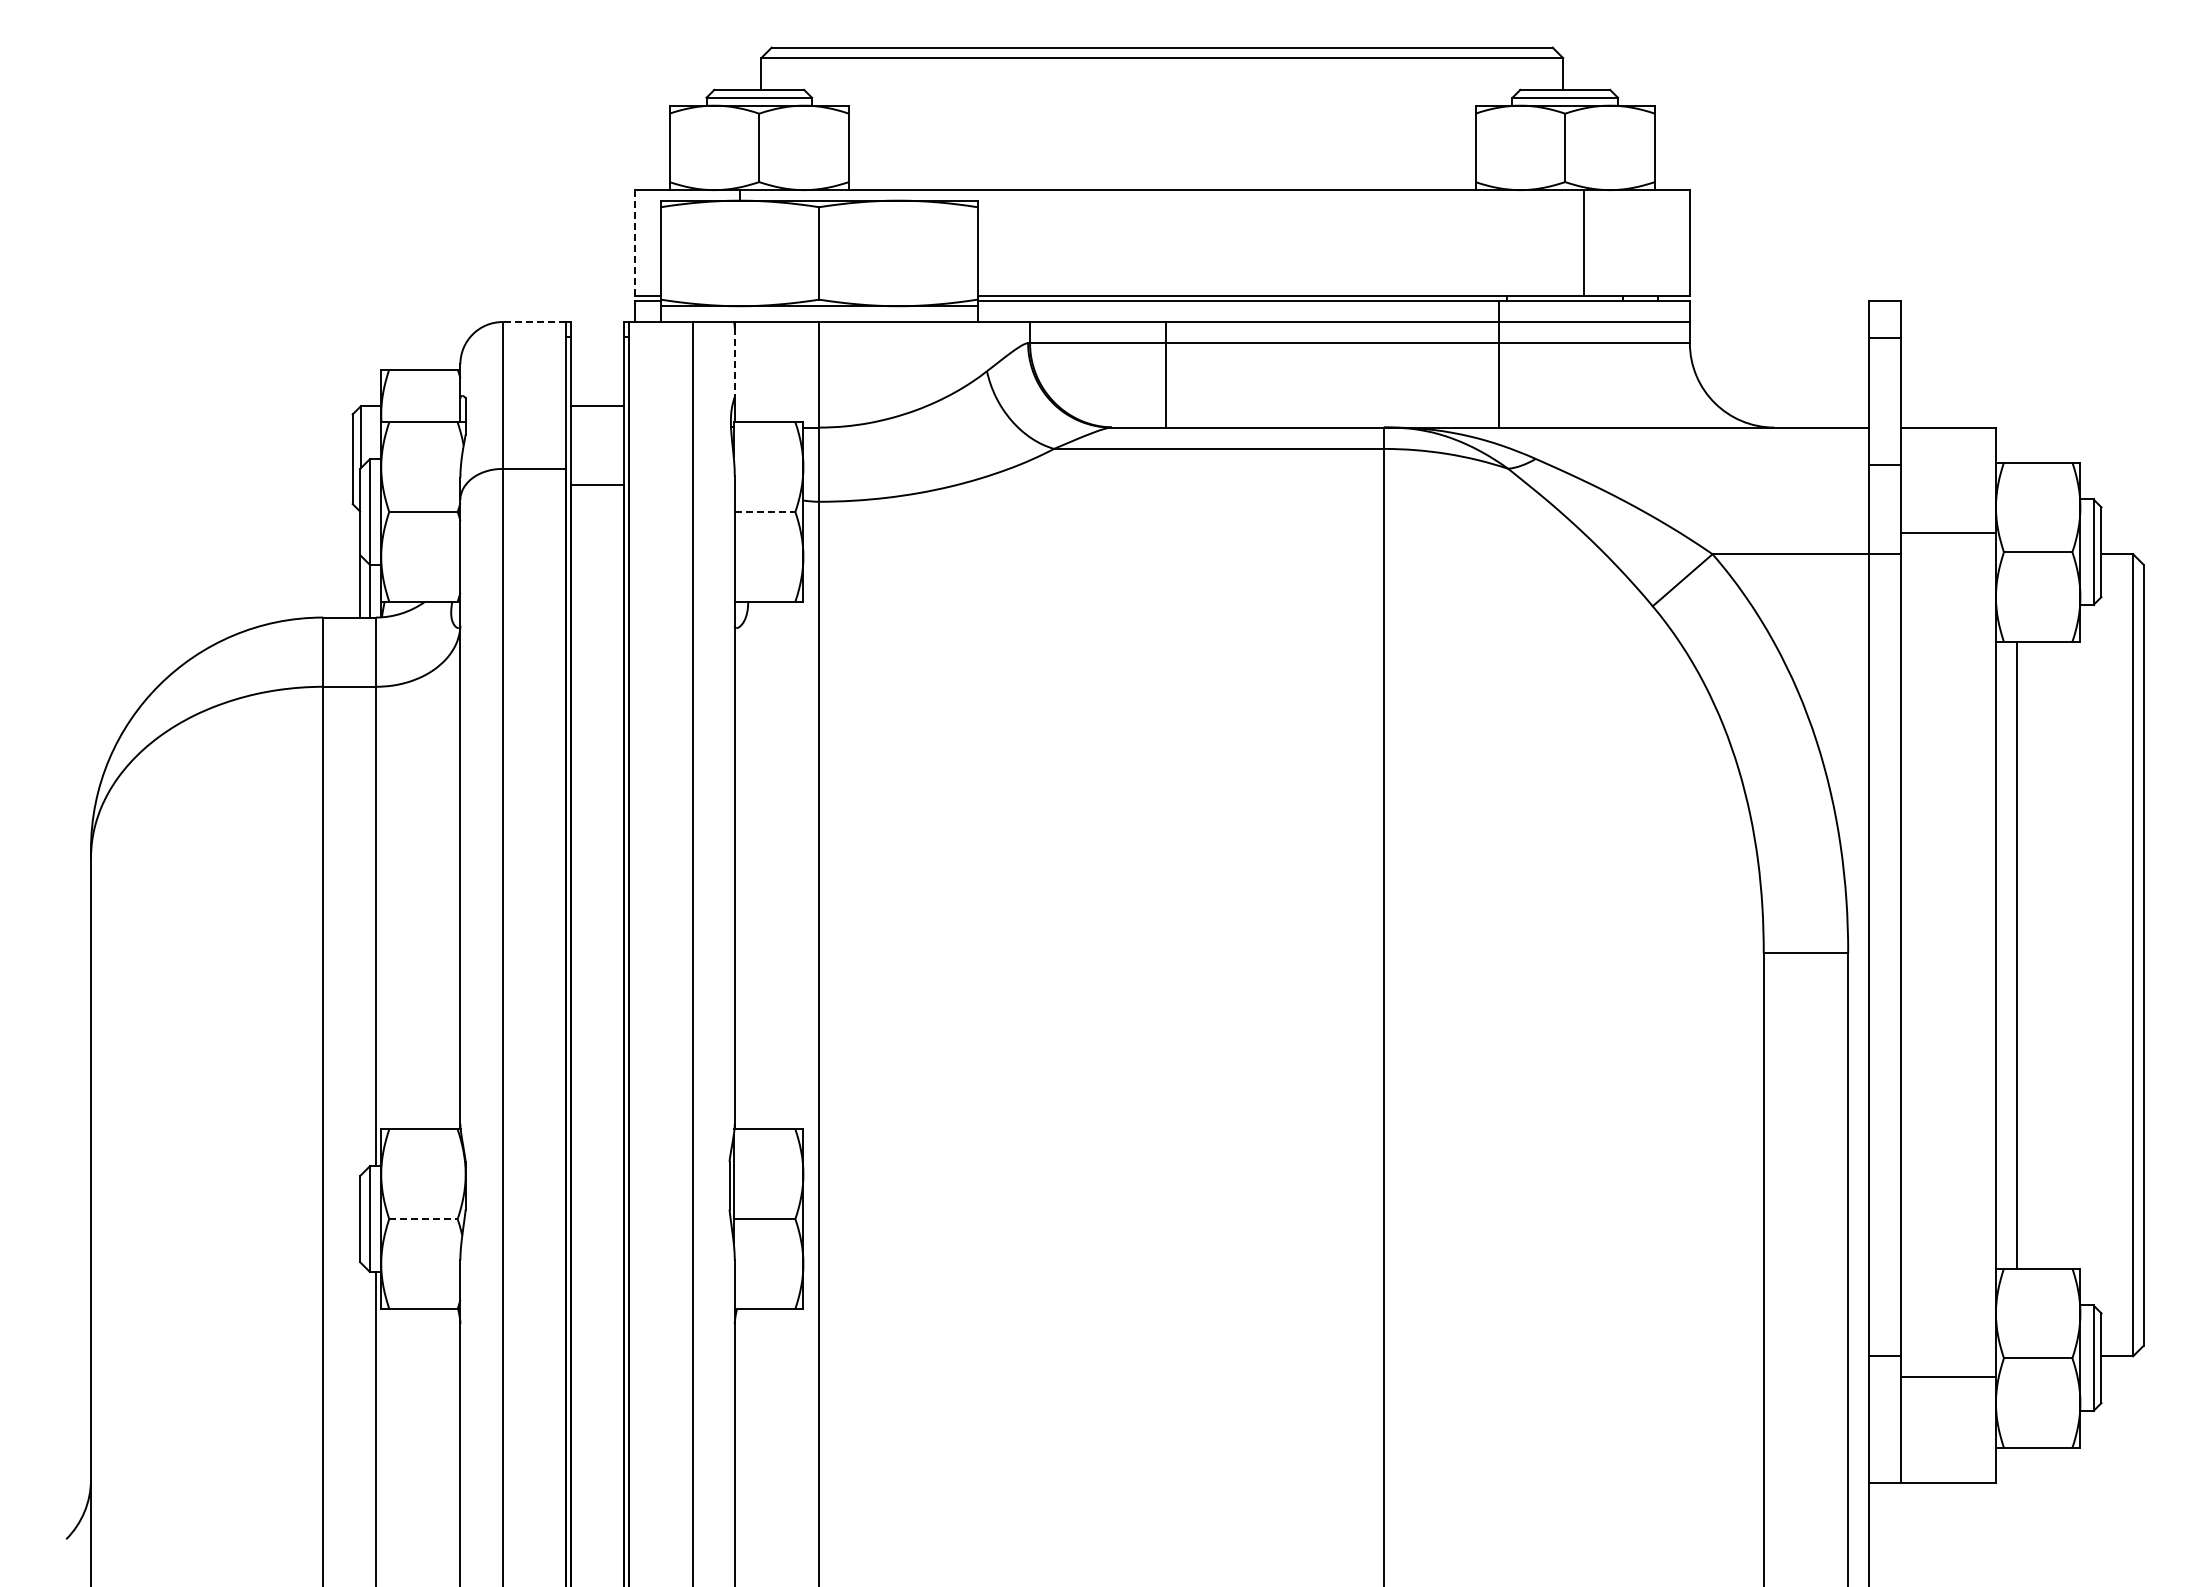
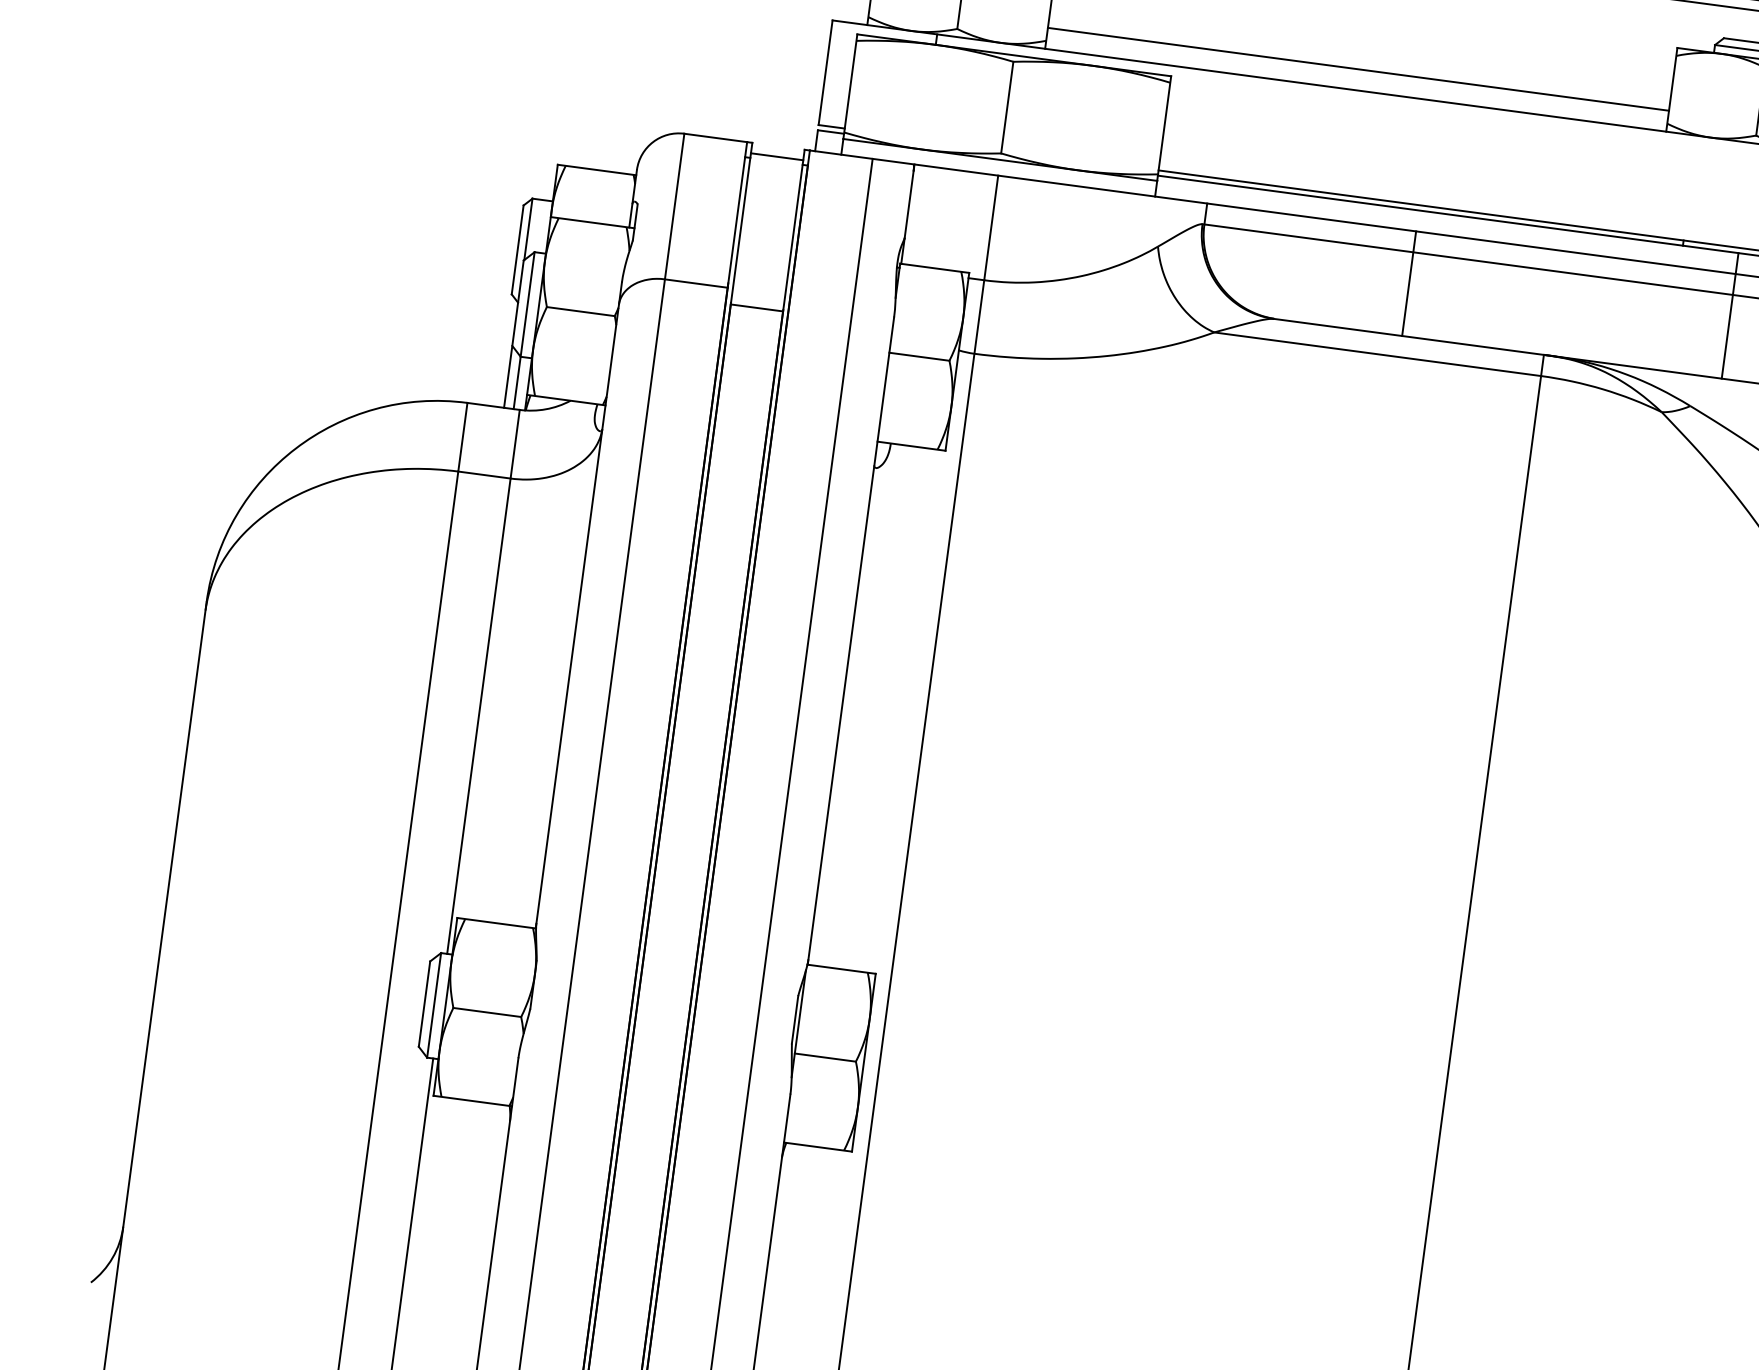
line: (1161, 169) -> (1357, 69), added
line: (634, 242) -> (825, 72), dashed -> solid
line: (534, 322) -> (715, 138), dashed -> solid
line: (734, 362) -> (908, 204), dashed -> solid
line: (1499, 363) -> (1730, 315), moved
line: (1165, 374) -> (1408, 283), moved
line: (597, 405) -> (777, 156), moved
line: (765, 512) -> (919, 357), dashed -> solid
line: (423, 1219) -> (487, 1012), dashed -> solid

